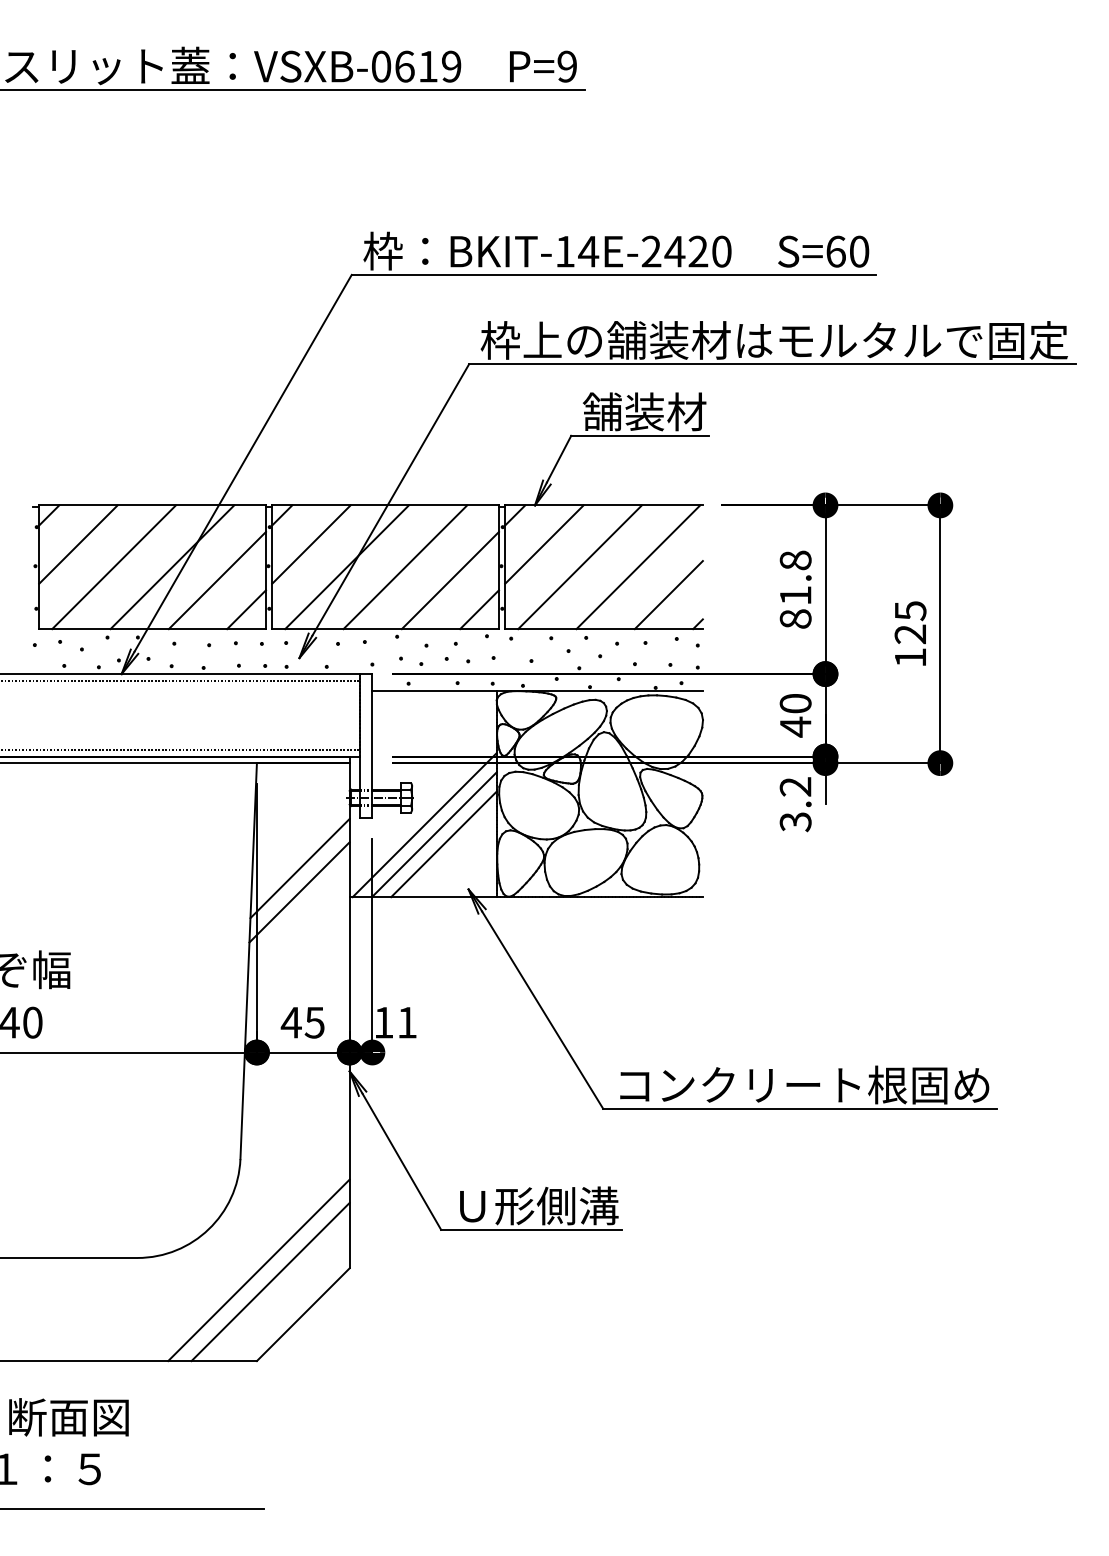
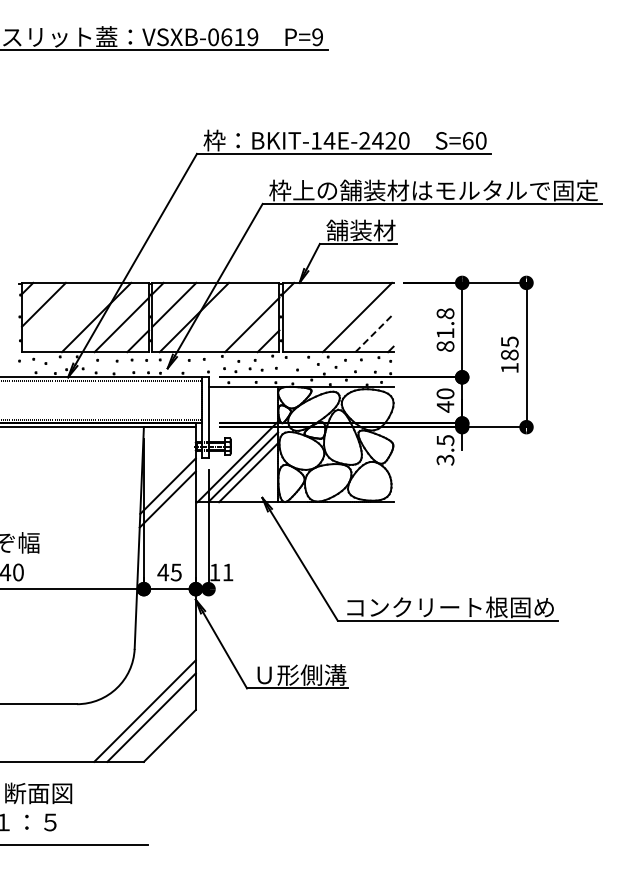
line: (543, 543) -> (304, 304), removed
line: (113, 567) -> (63, 317), removed
line: (404, 567) -> (226, 317), removed
line: (579, 567) -> (324, 317), removed
line: (668, 595) -> (374, 333), solid -> dashed
text: (909, 633) -> (509, 354), 125 -> 185
text: (795, 786) -> (445, 440), 3.2 -> 3.5

